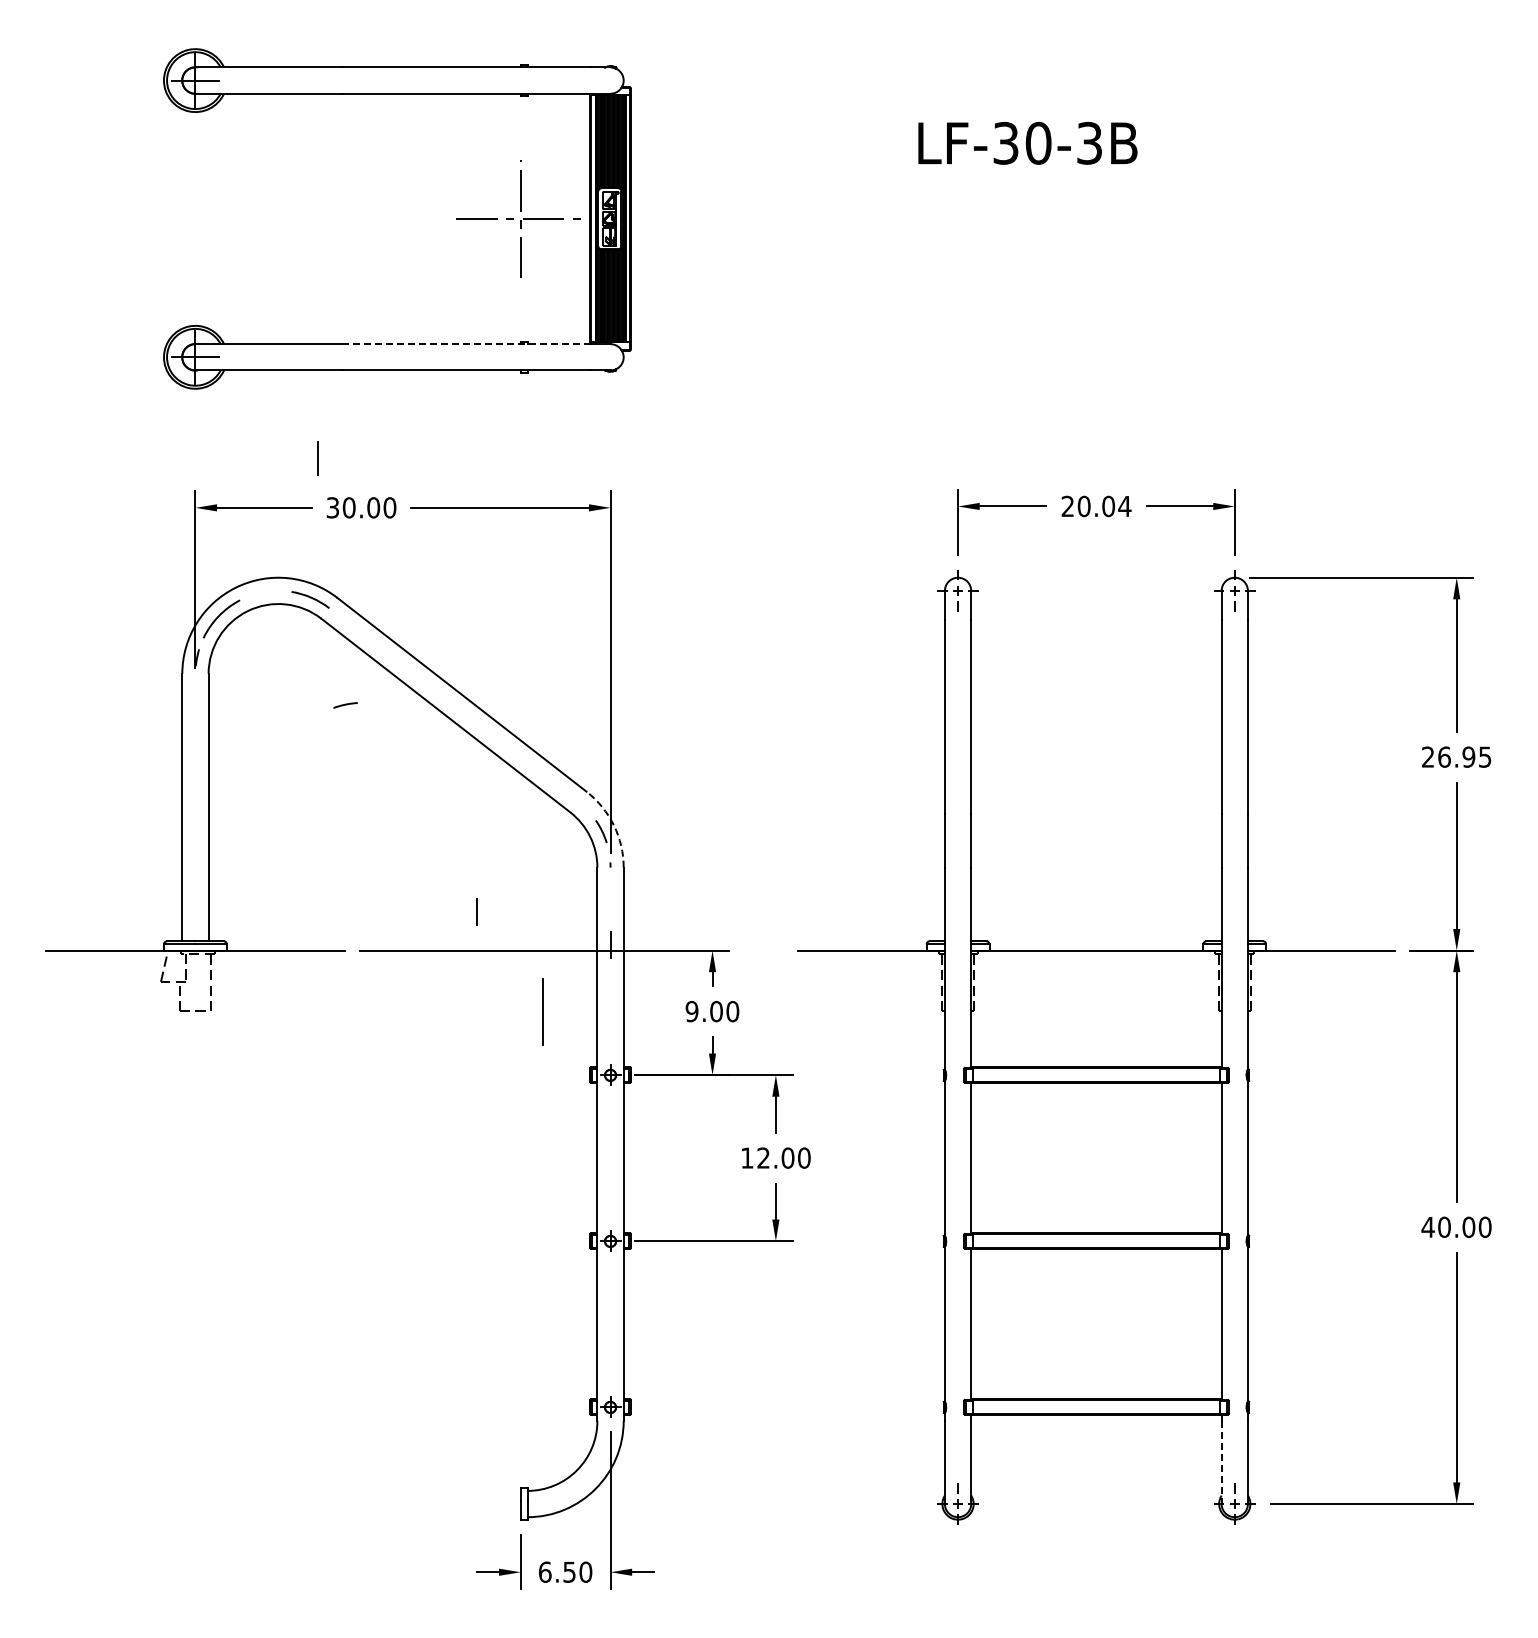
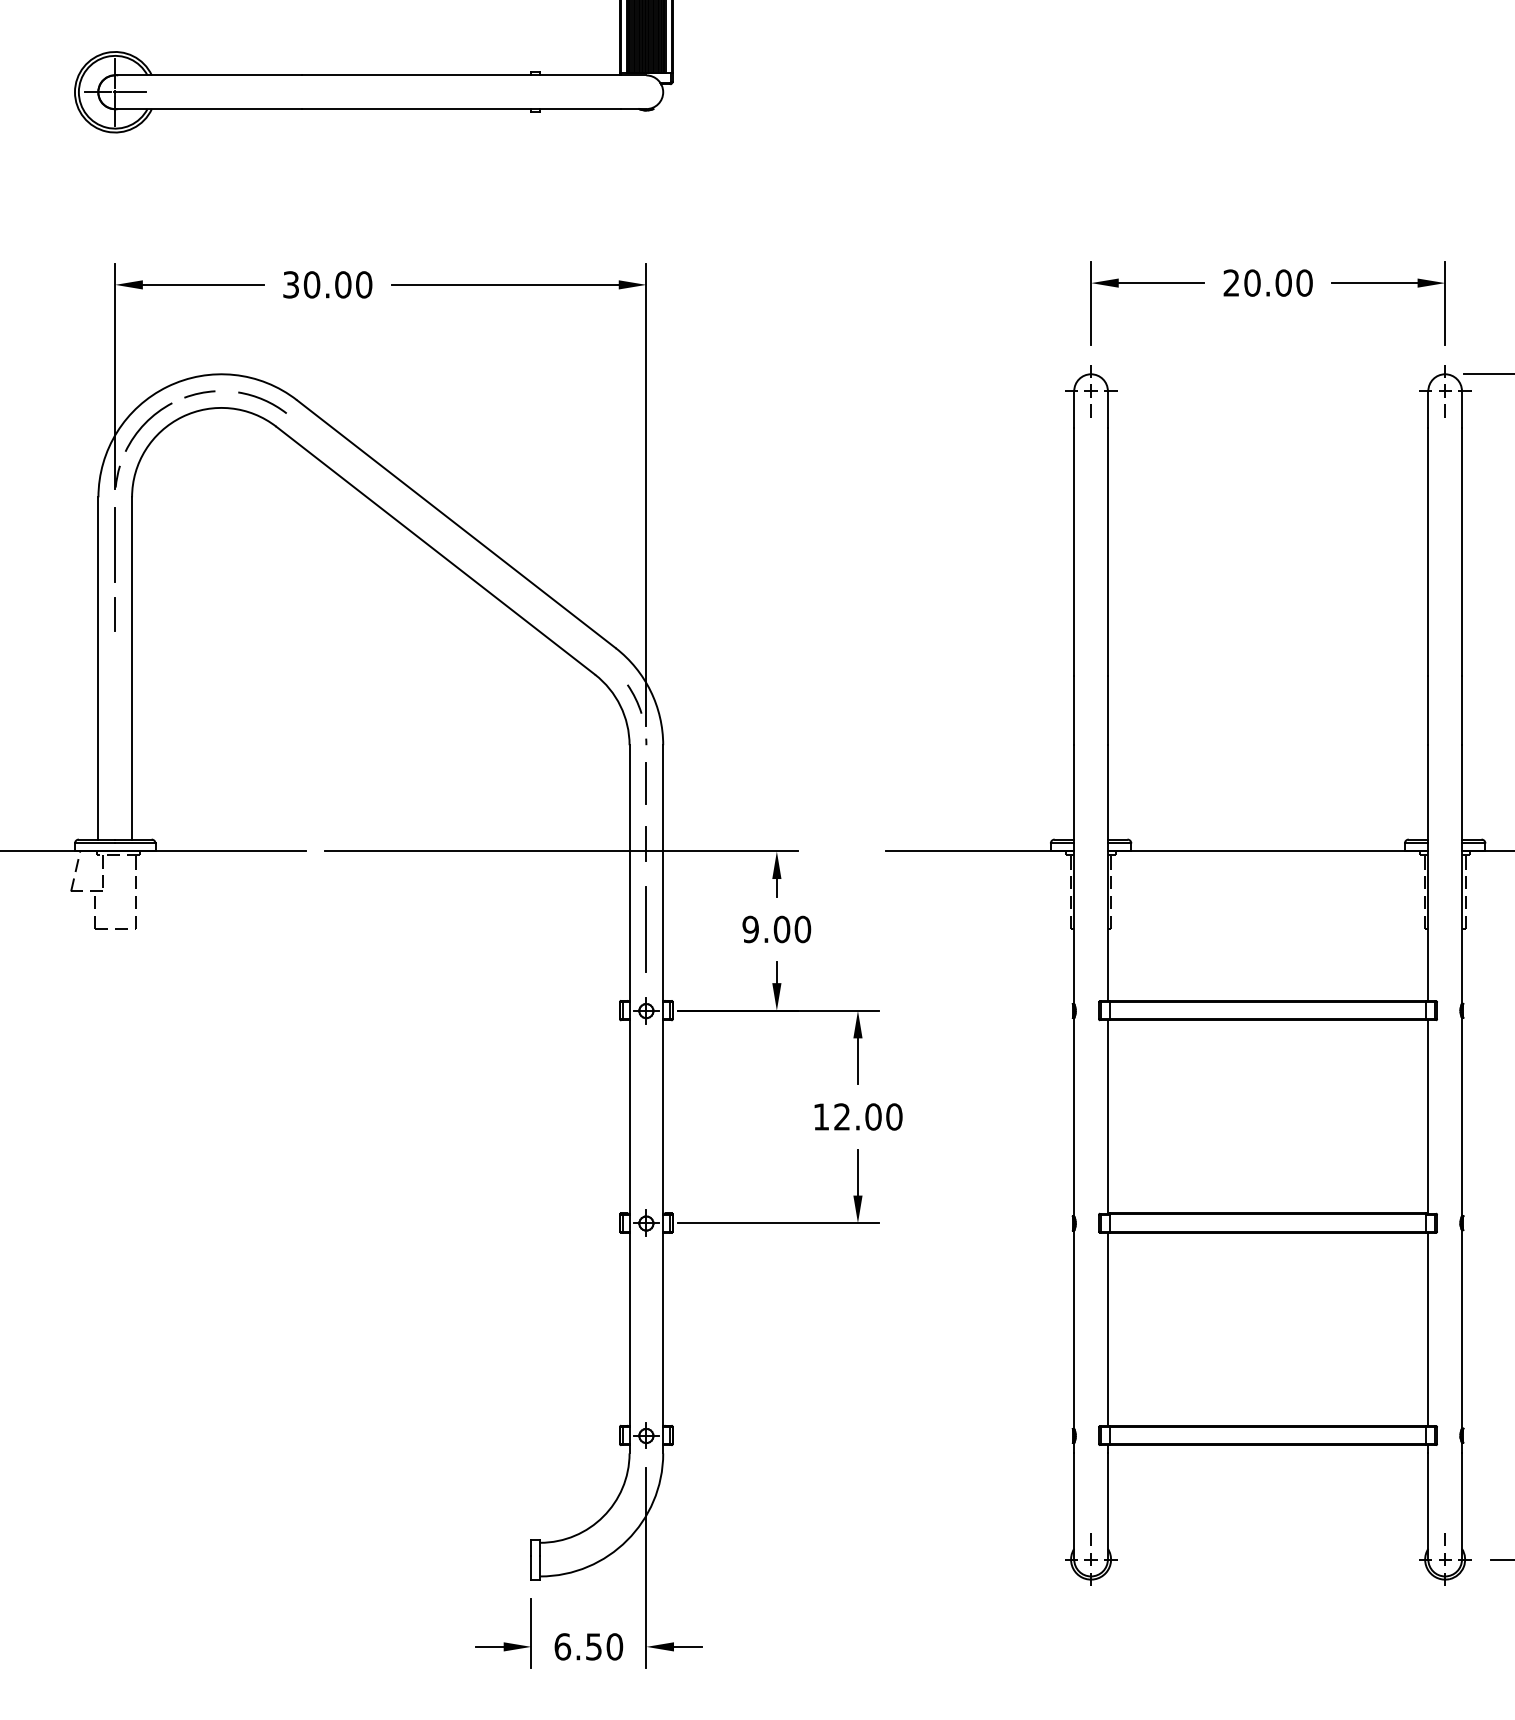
line: (466, 344) -> (462, 75), dashed -> solid
line: (317, 458) -> (646, 783), moved
text: (1124, 506) -> (1304, 283), 20.04 -> 20.00
line: (345, 705) -> (199, 394), moved
line: (195, 710) -> (115, 544), added
arc: (613, 825) -> (650, 691), dashed -> solid
line: (476, 911) -> (114, 613), moved
line: (542, 1011) -> (646, 929), moved
line: (1221, 1462) -> (1428, 1506), dashed -> solid

